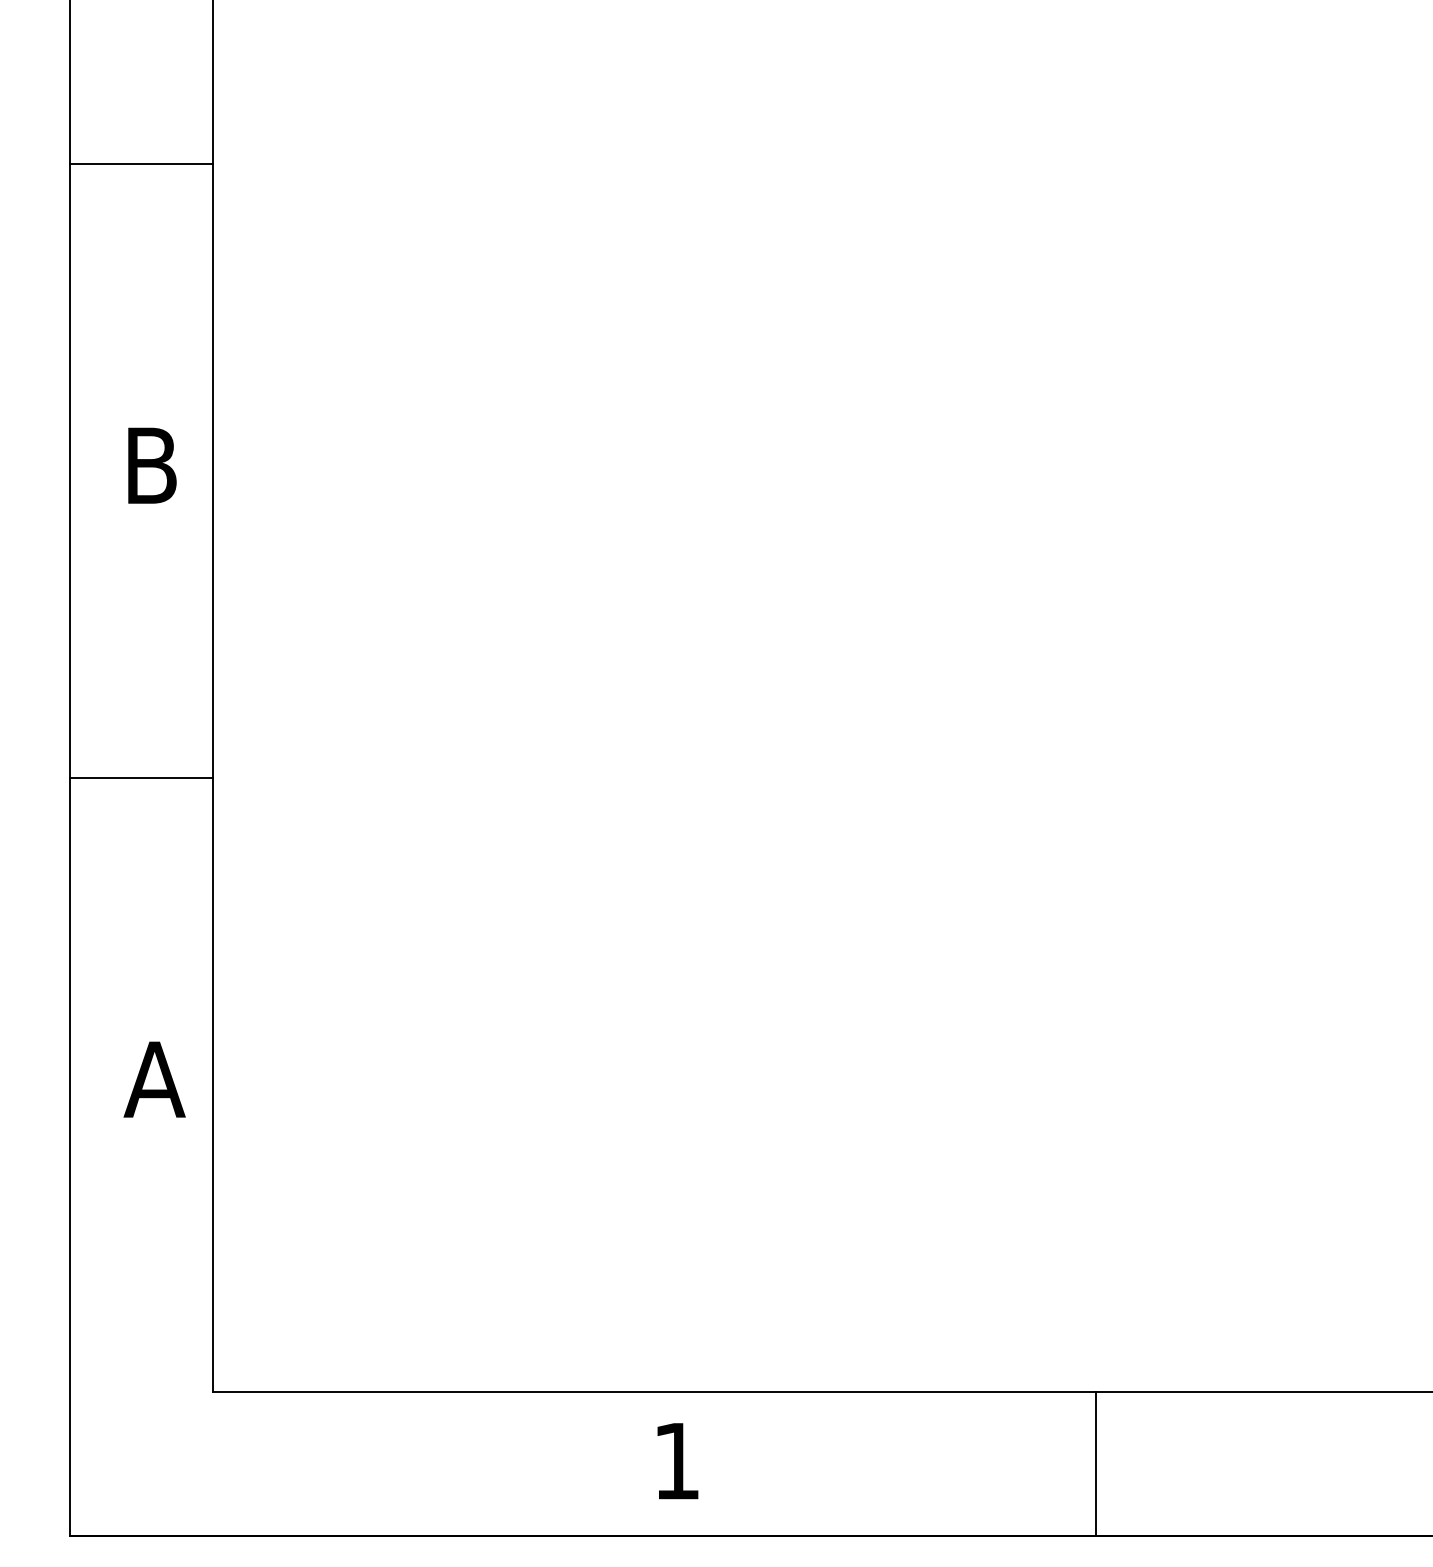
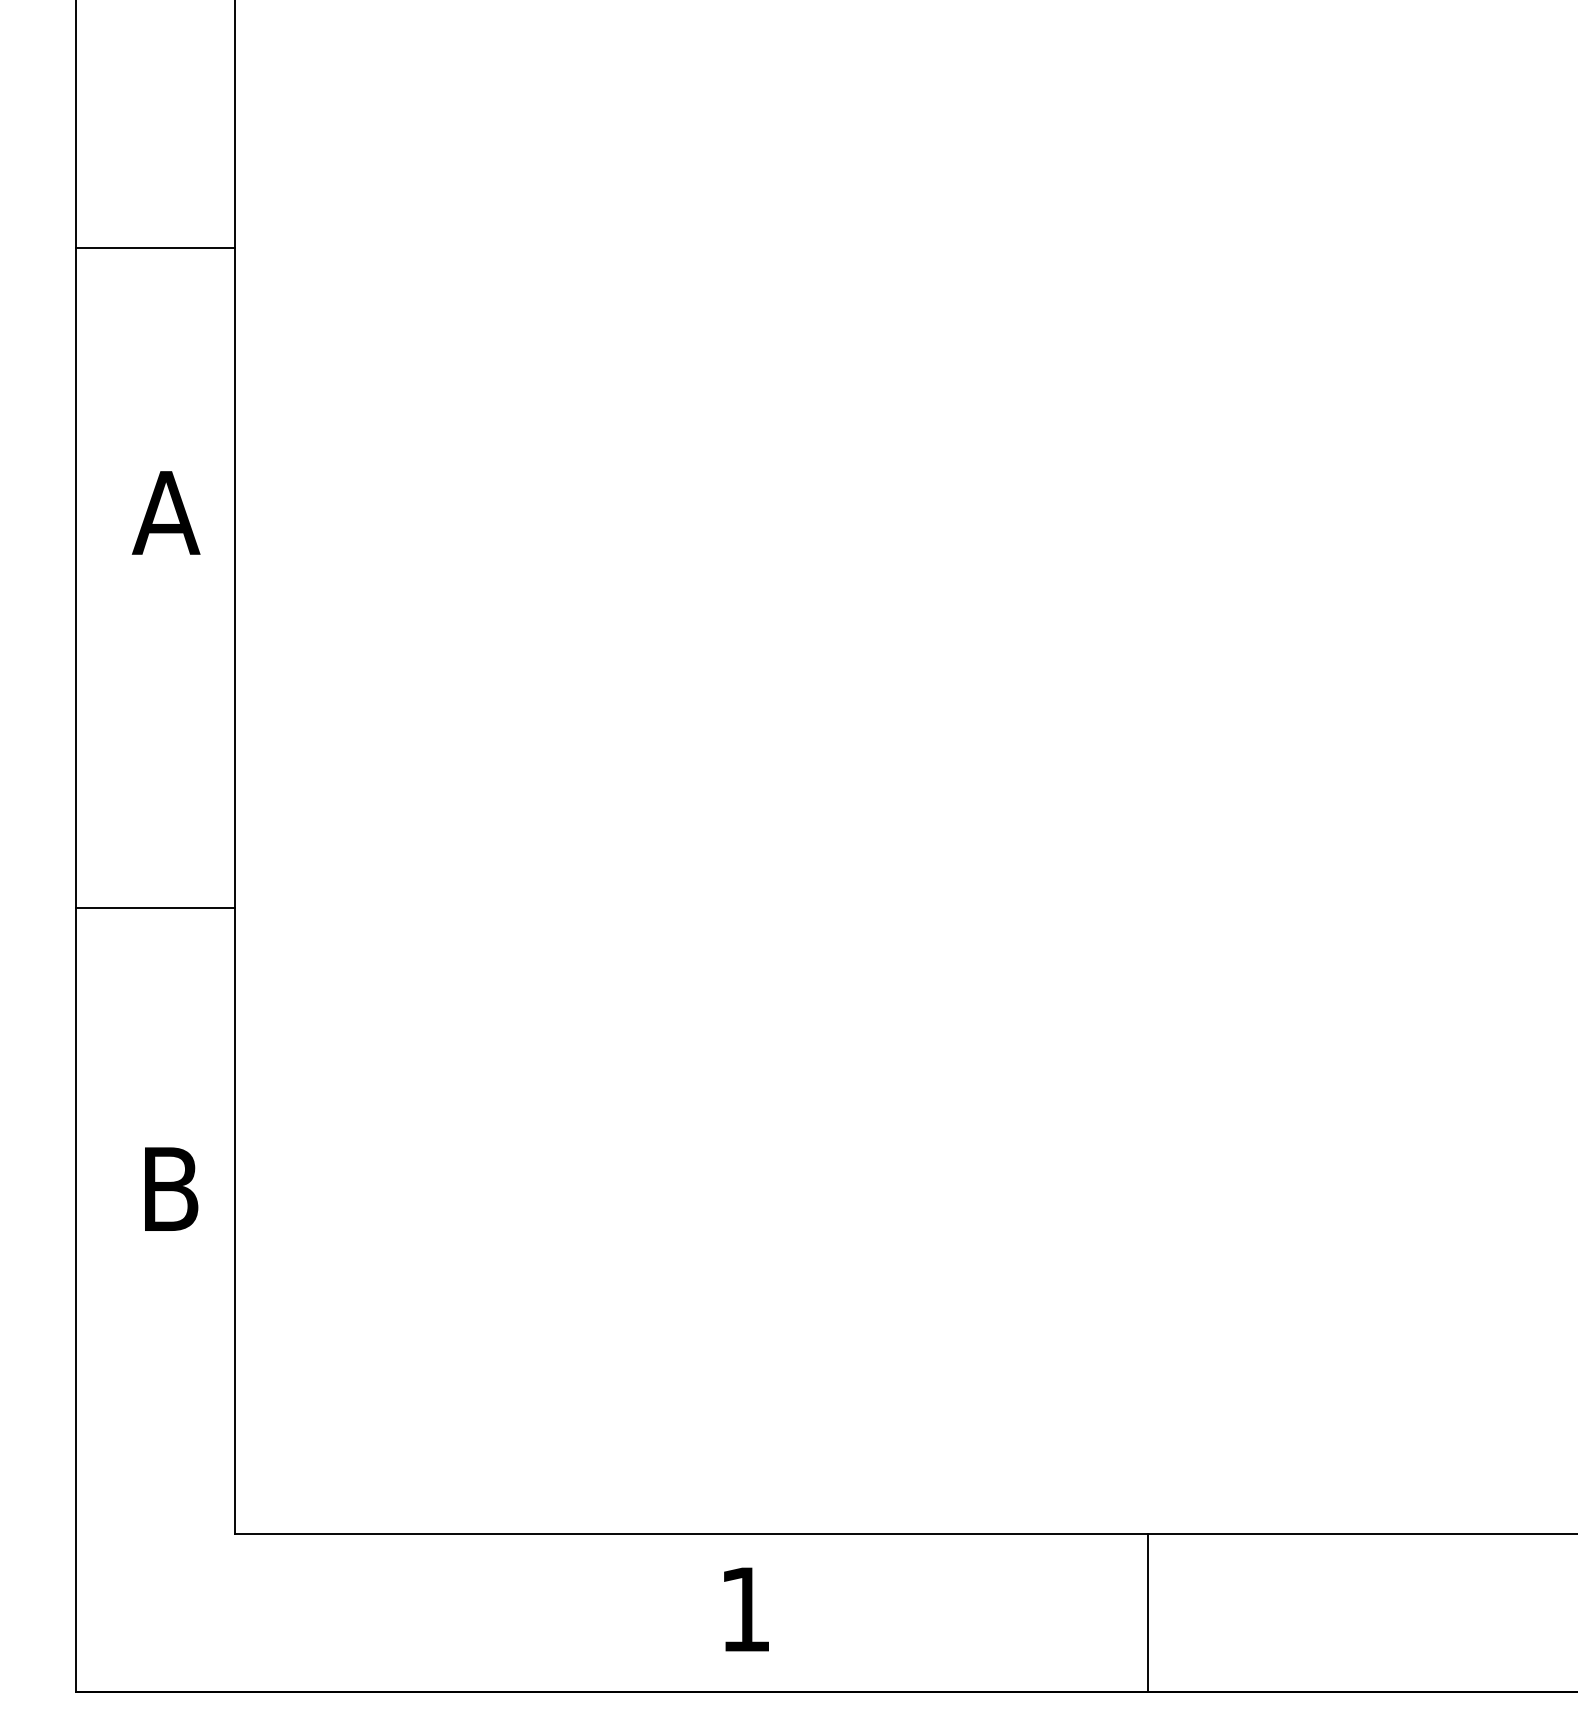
line: (141, 164) -> (155, 248), moved
text: (150, 465) -> (165, 512), B -> A
line: (141, 778) -> (155, 908), moved
text: (154, 1078) -> (169, 1188), A -> B
line: (1096, 1463) -> (1148, 1612), moved

